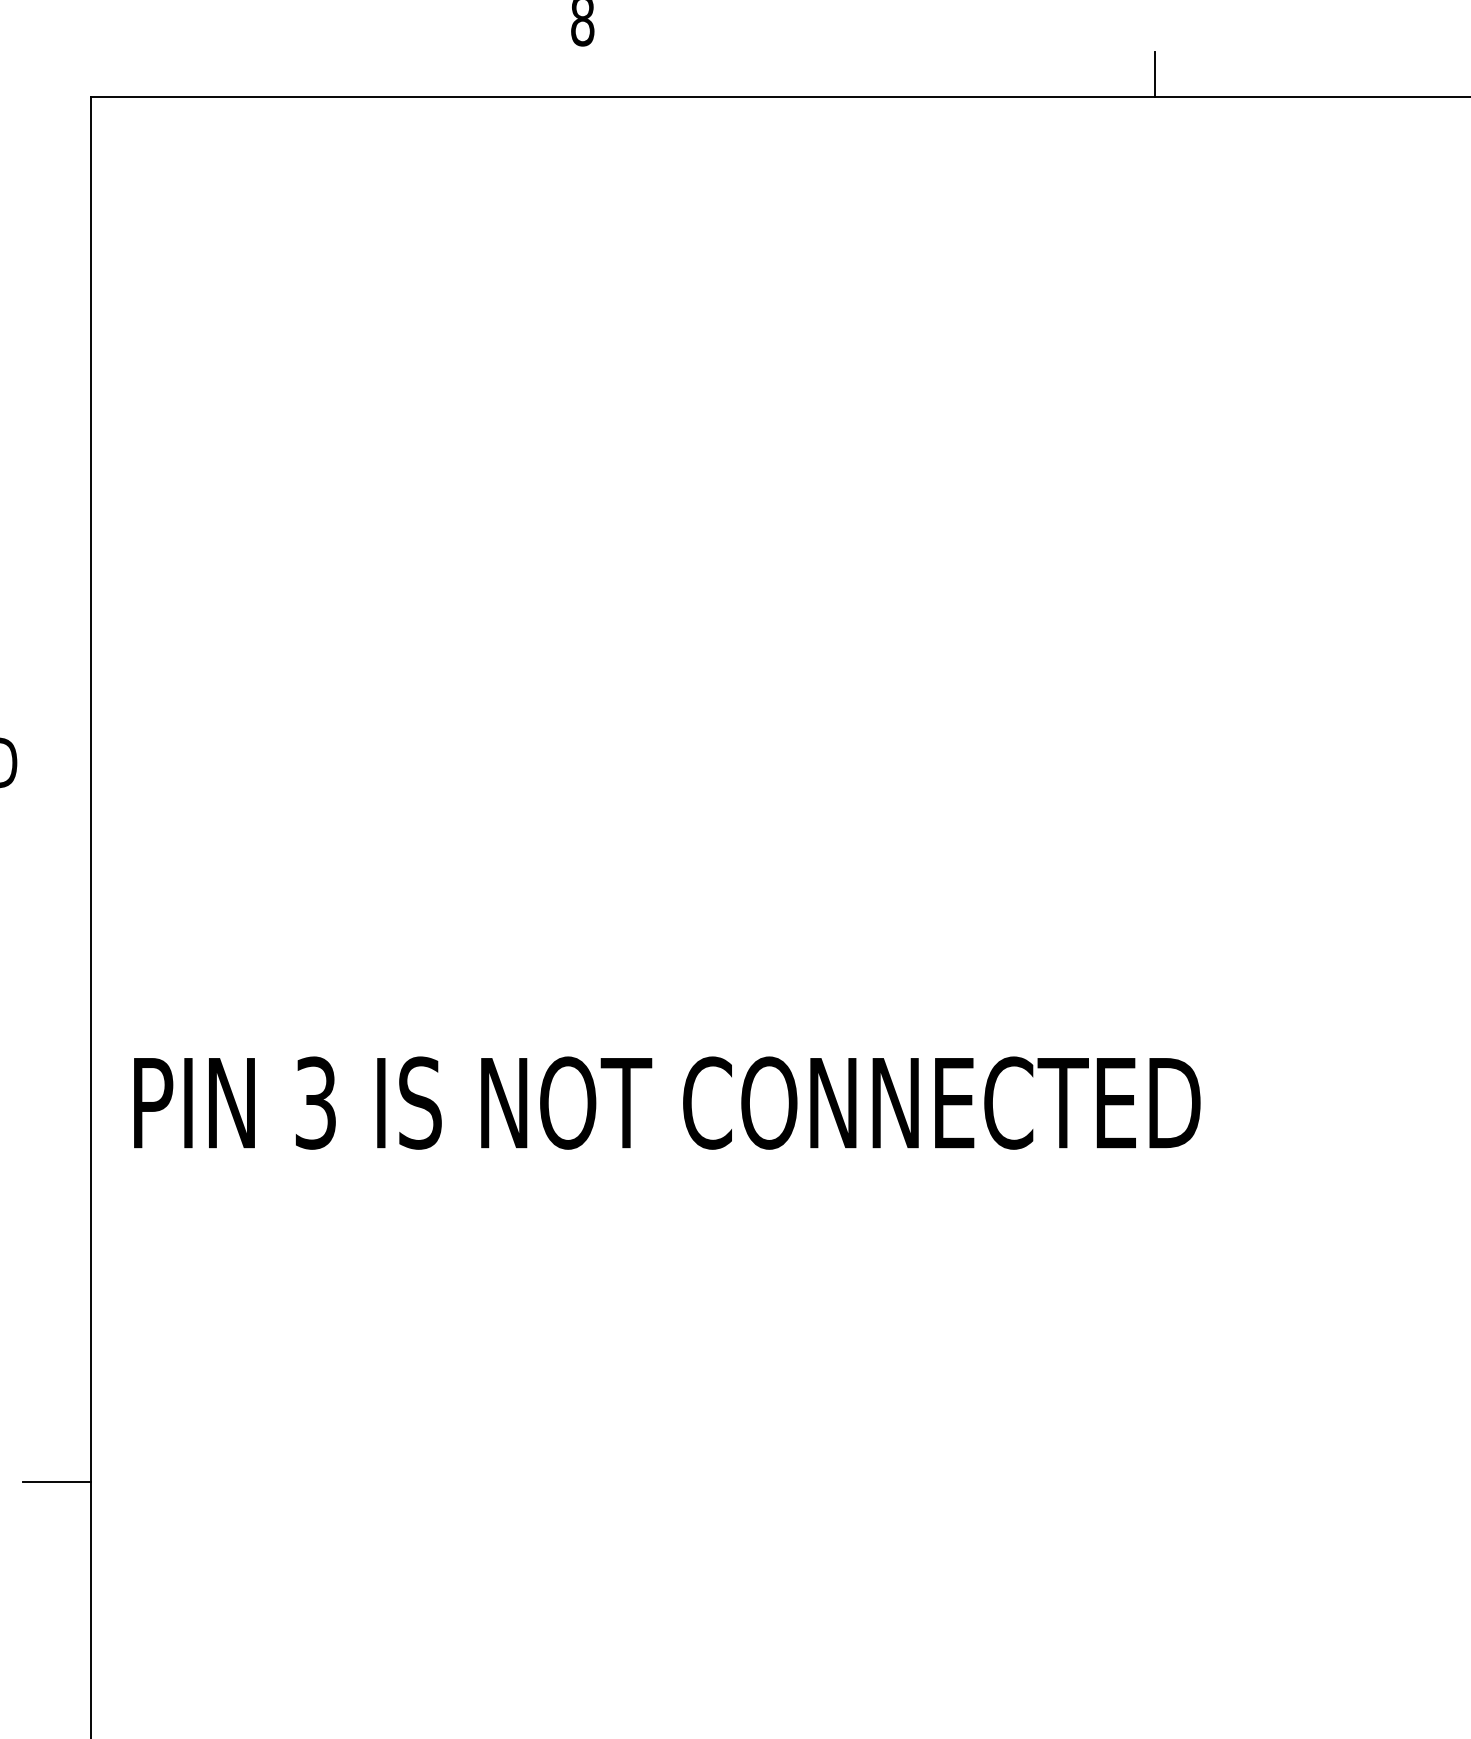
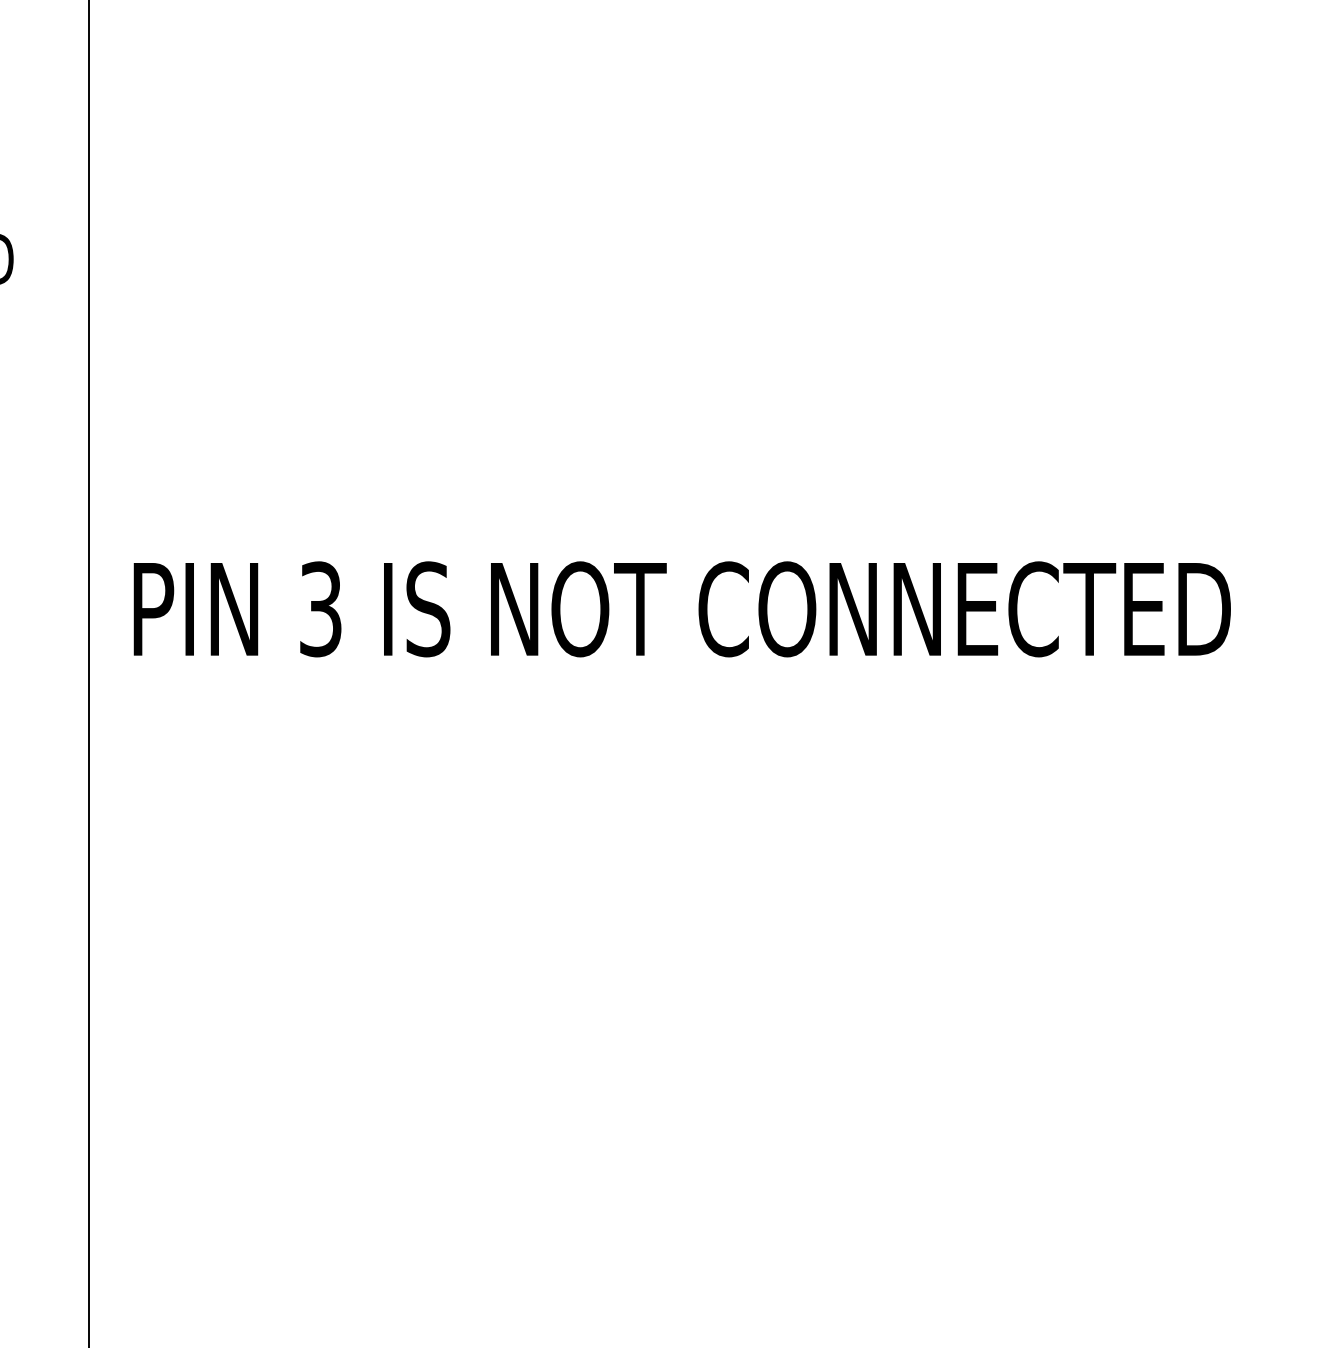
line: (56, 1482) -> (54, 999), removed

